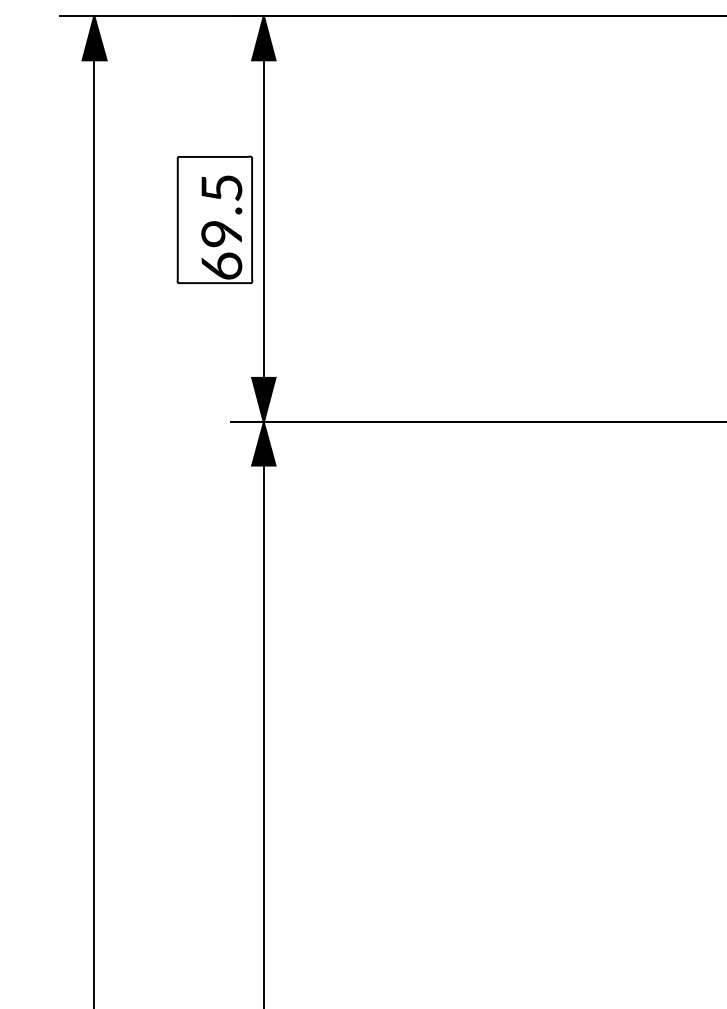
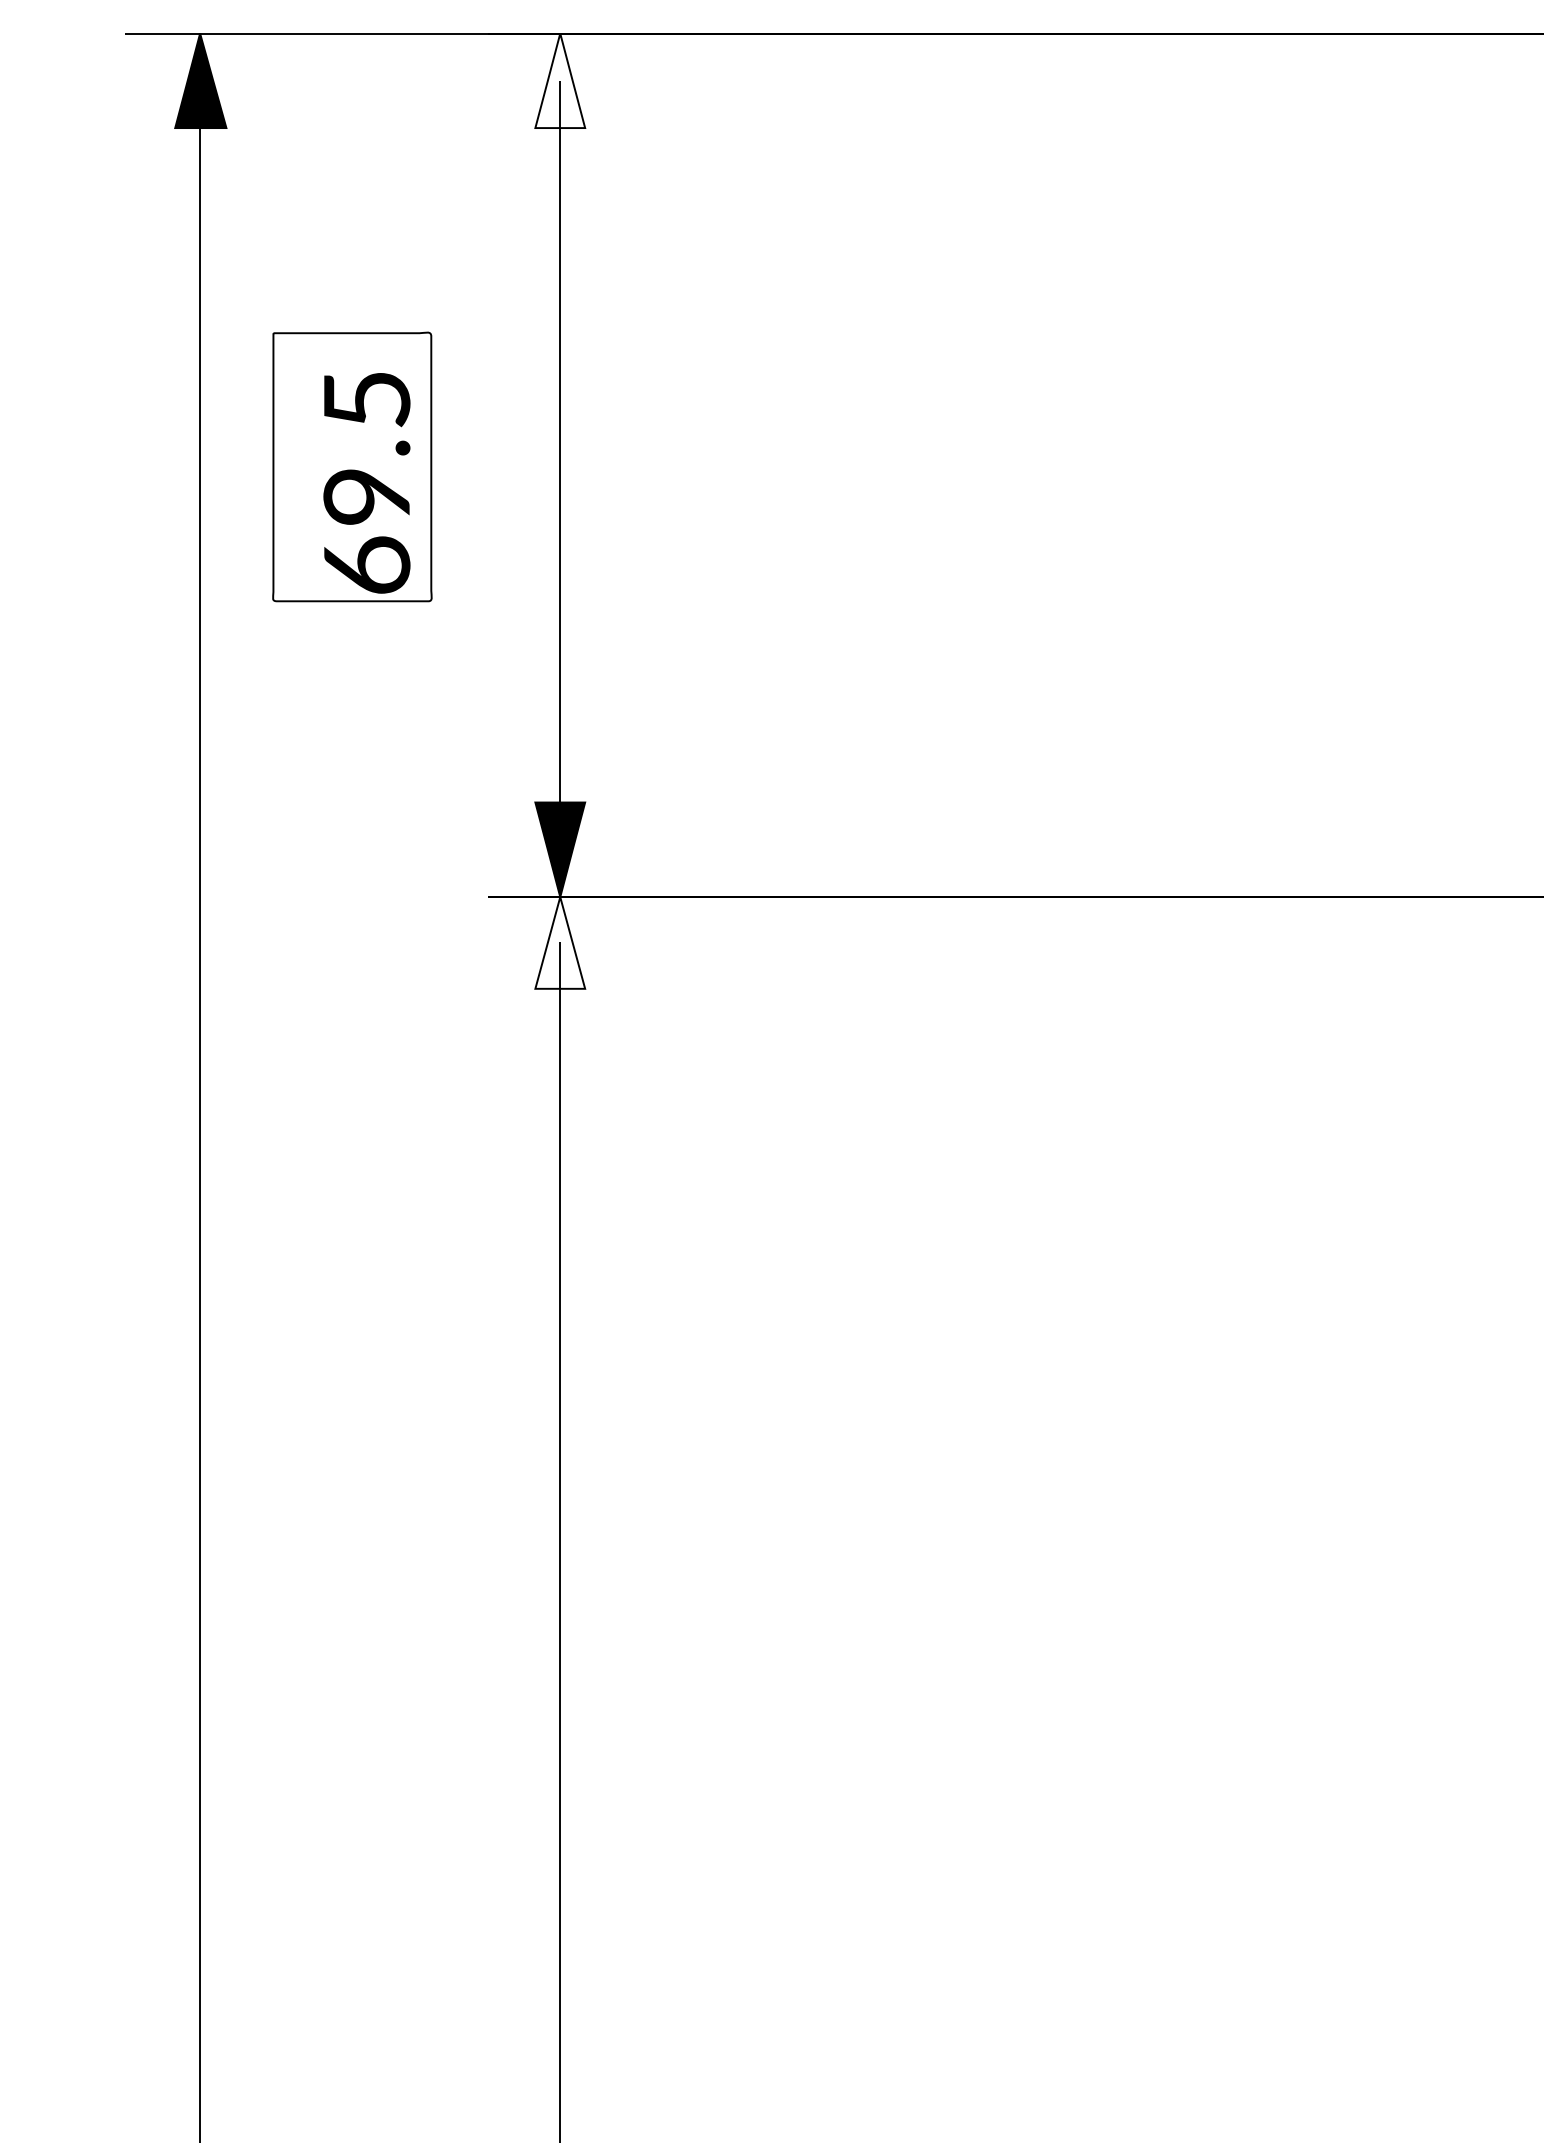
fill: (263, 37) -> (559, 79), removed
part: (214, 219) -> (351, 466), moved
fill: (263, 443) -> (559, 941), removed

